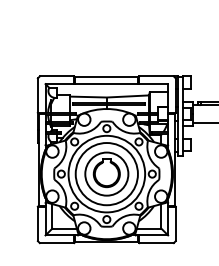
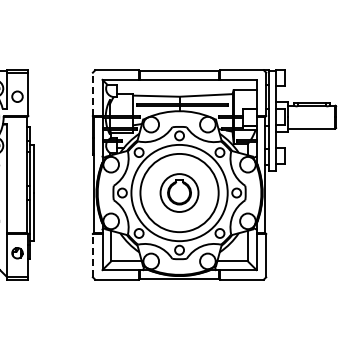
line: (37, 95) -> (92, 94), solid -> dashed
part: (106, 173) -> (179, 192), size x0.7
line: (37, 223) -> (92, 255), solid -> dashed

